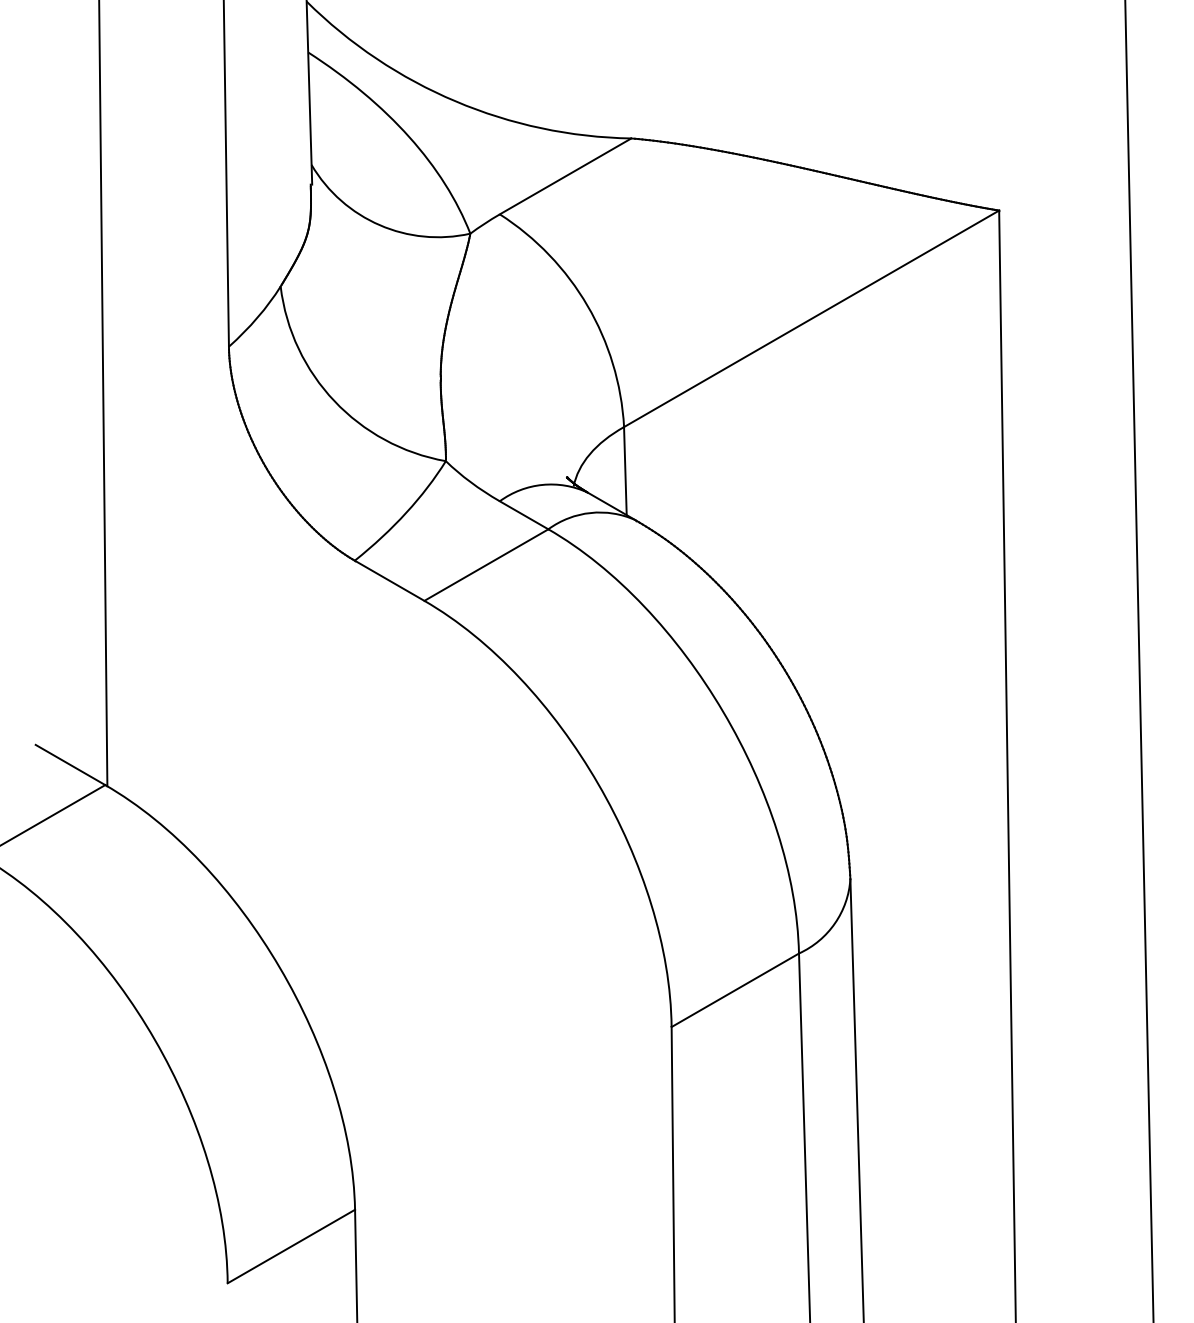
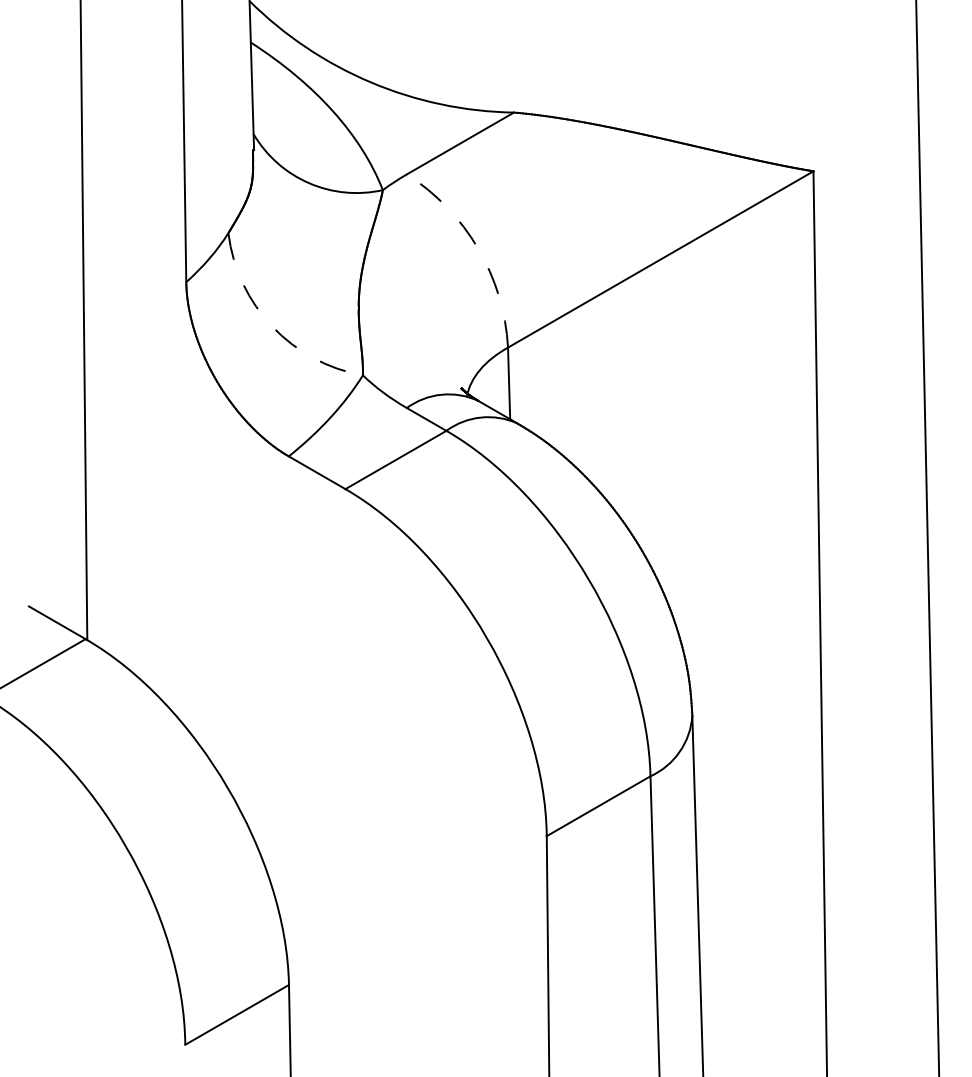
arc: (587, 305) -> (478, 248), solid -> dashed
arc: (334, 401) -> (272, 326), solid -> dashed

